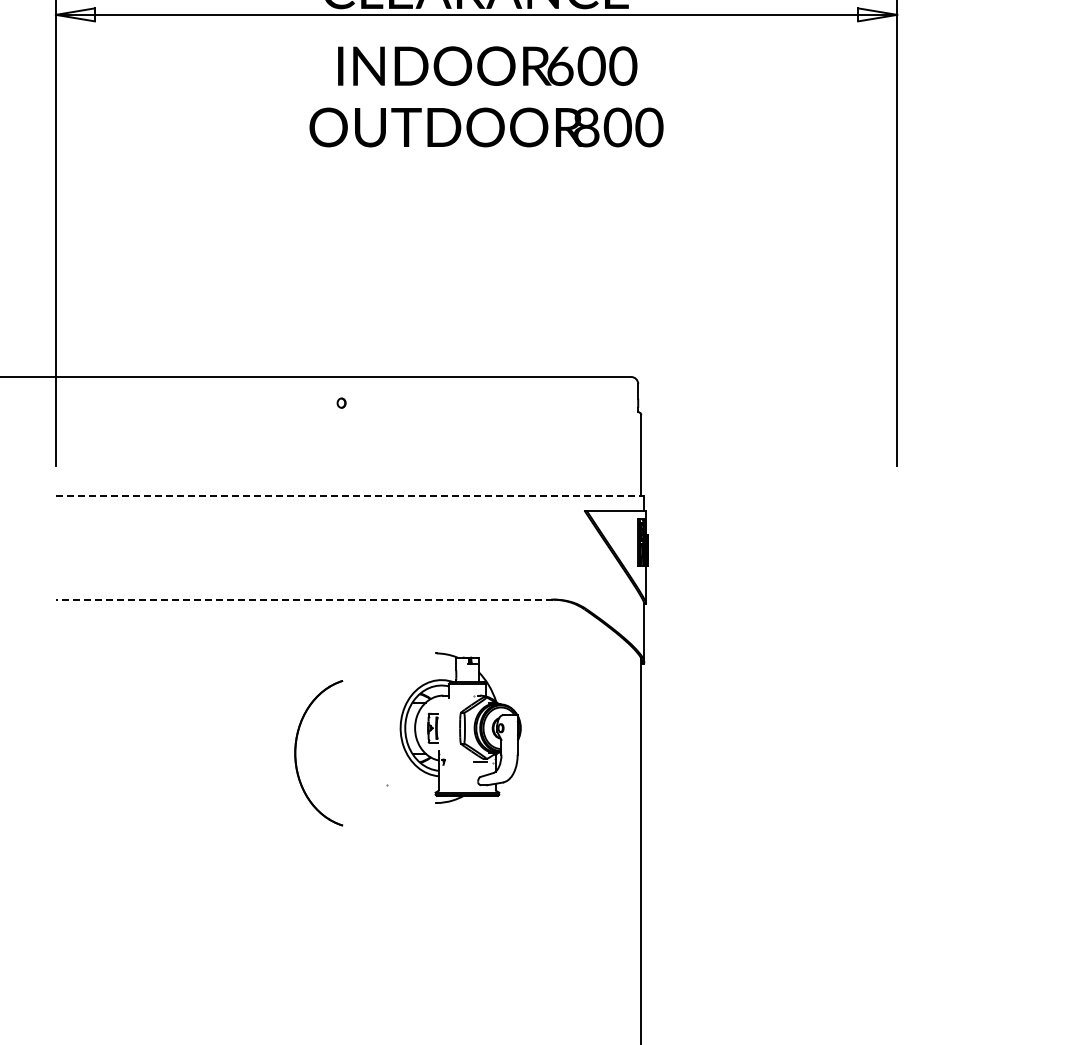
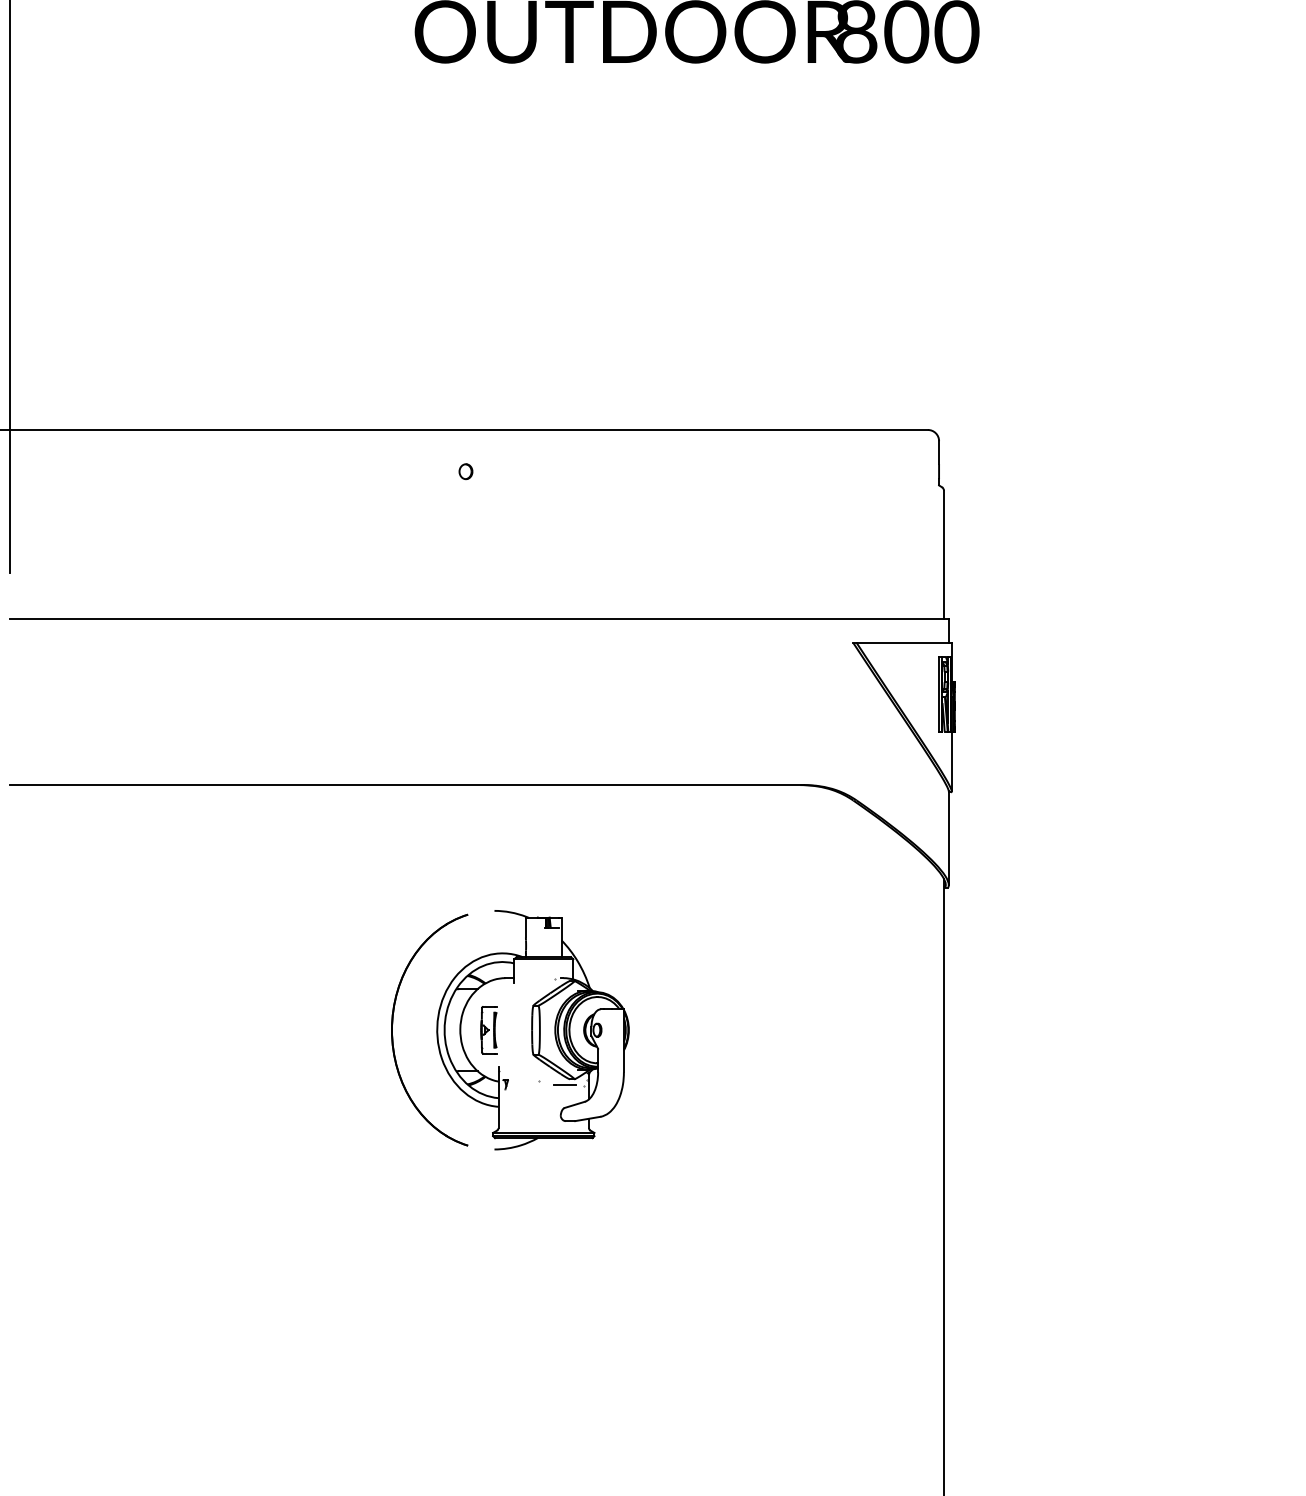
line: (350, 495) -> (480, 619), dashed -> solid
line: (304, 599) -> (406, 784), dashed -> solid
part: (460, 727) -> (532, 1028), moved

